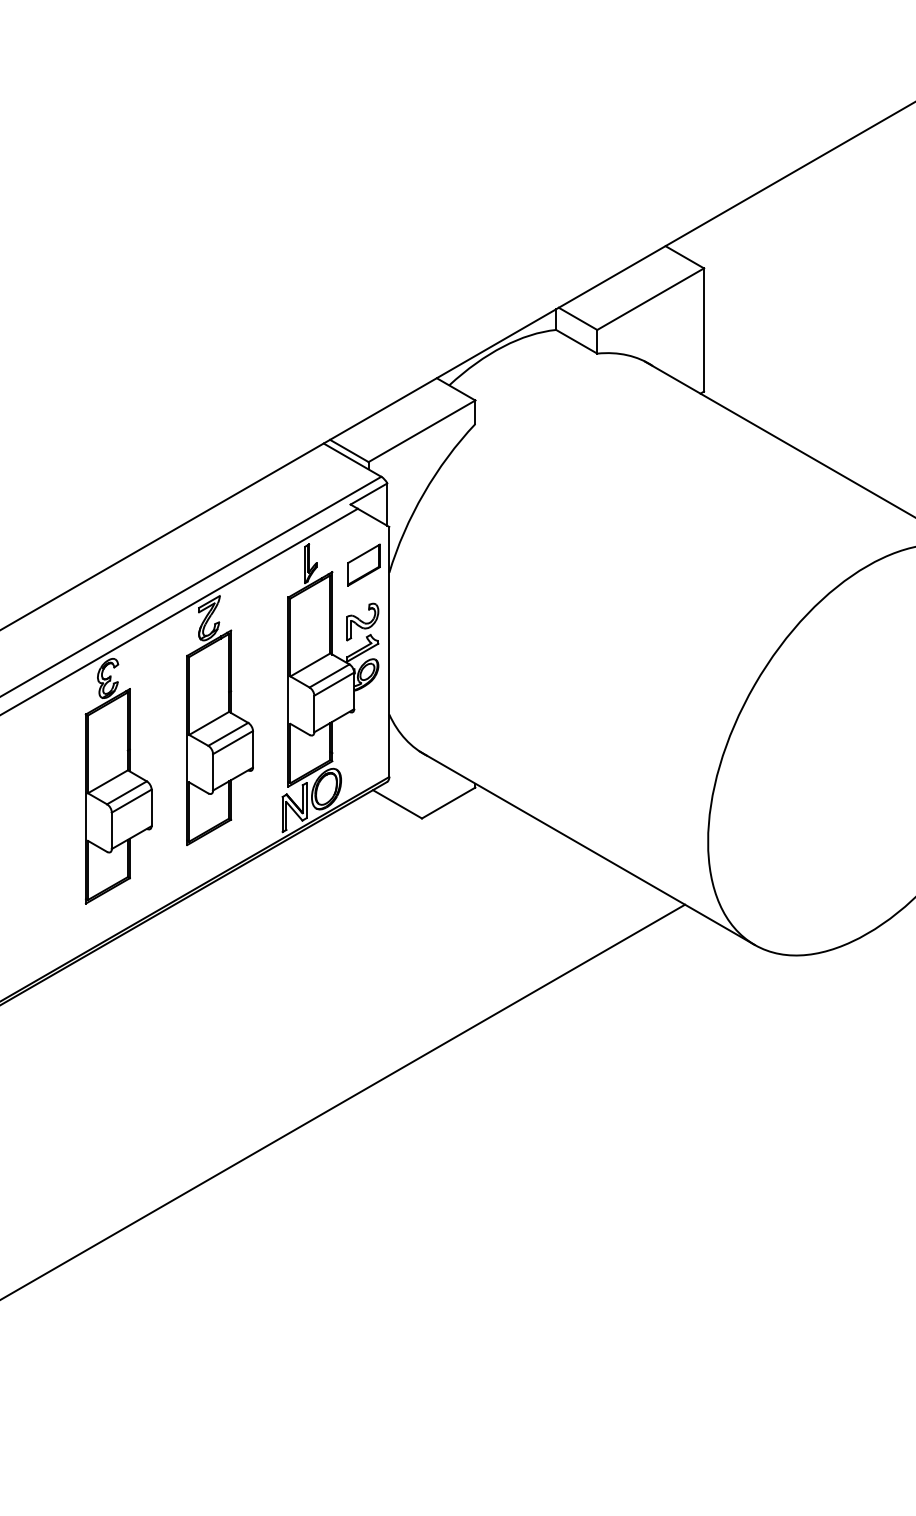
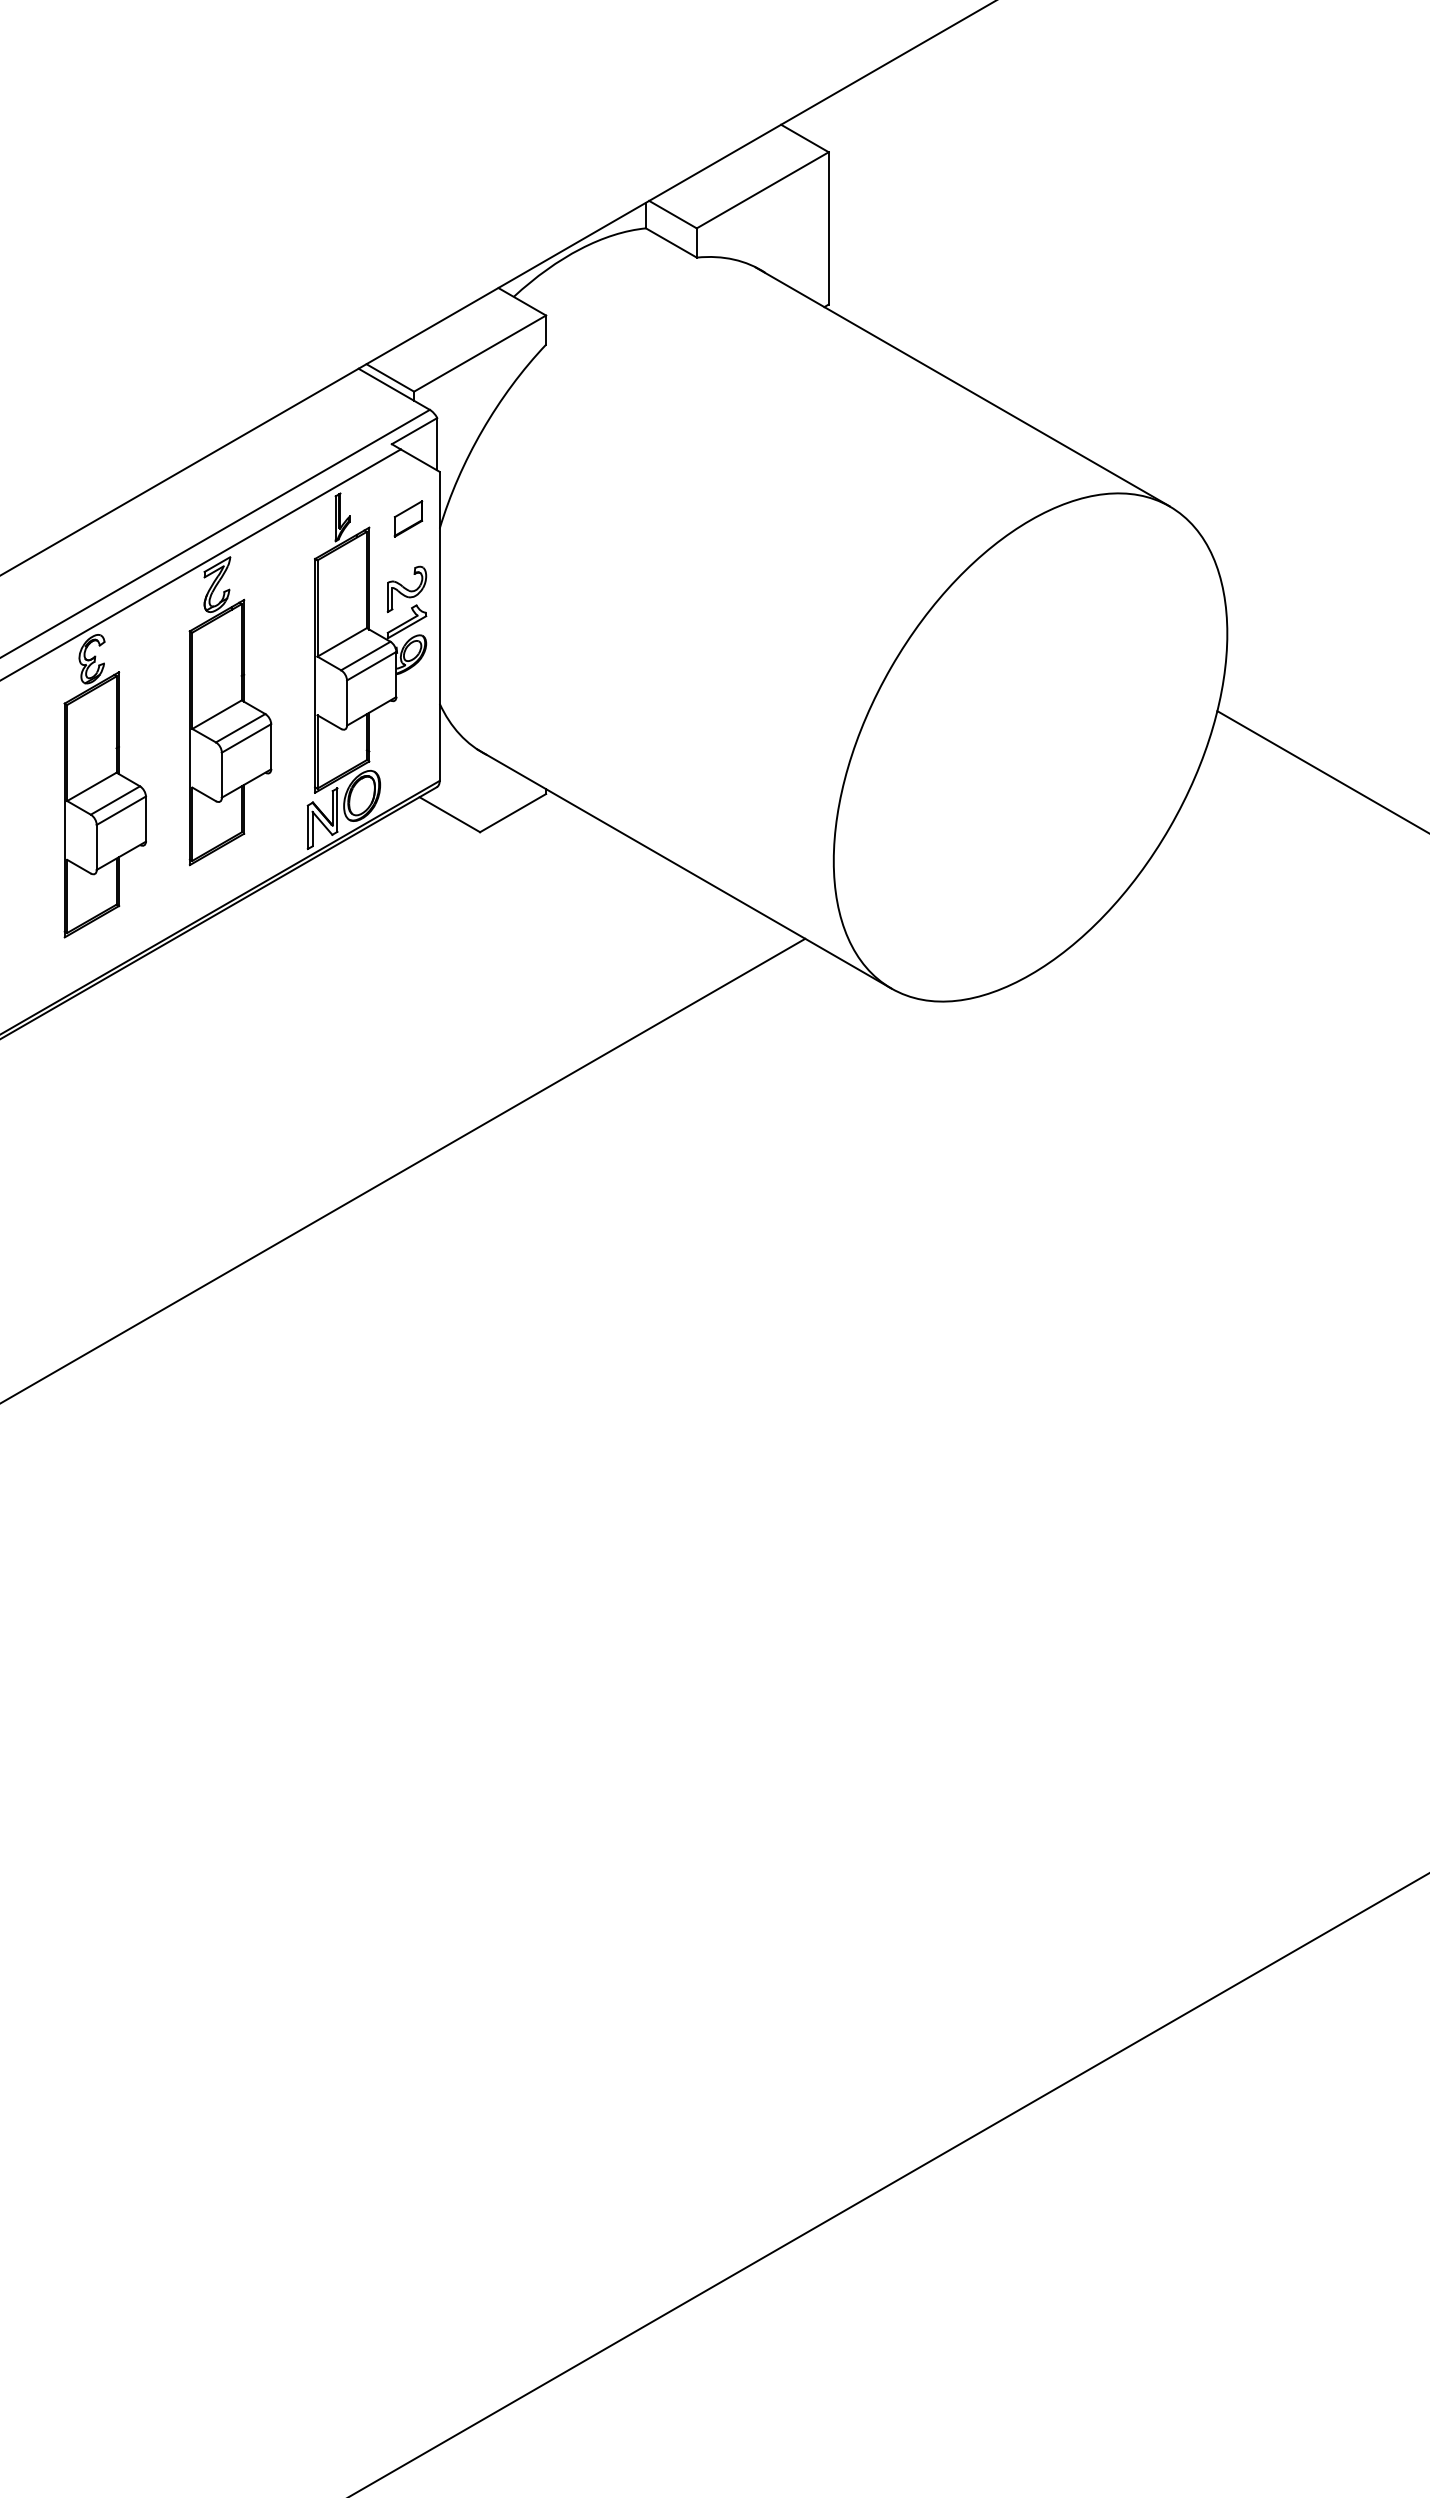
part: (364, 564) -> (408, 518), size x0.7

